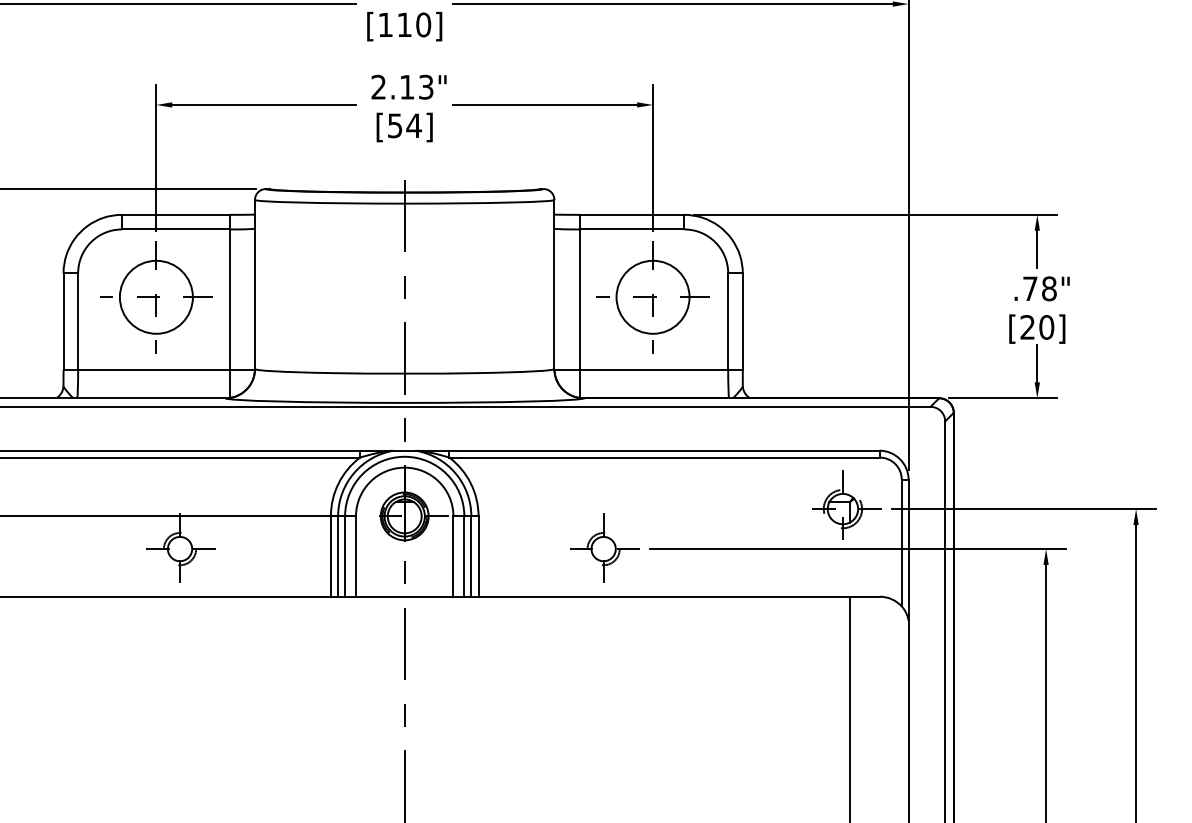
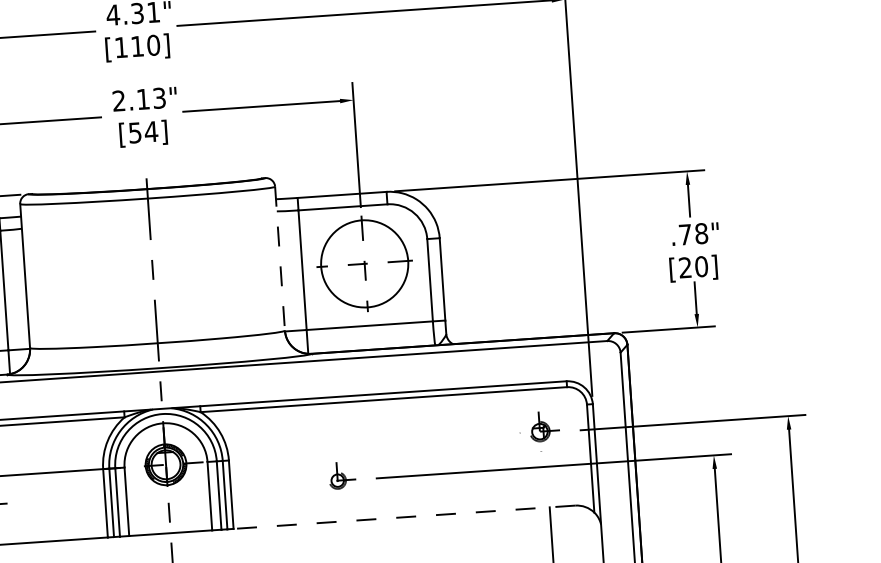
line: (554, 284) -> (280, 258), solid -> dashed
circle: (652, 296) -> (364, 263), size x1.4
part: (846, 504) -> (541, 429), size x0.6
part: (604, 547) -> (337, 479), size x0.6
line: (679, 596) -> (404, 517), solid -> dashed

